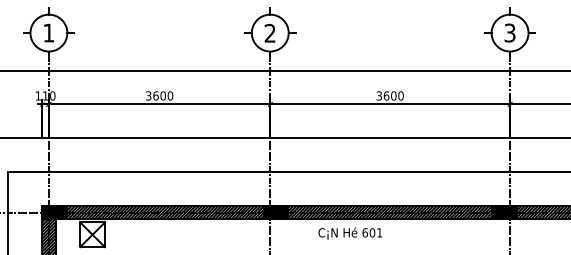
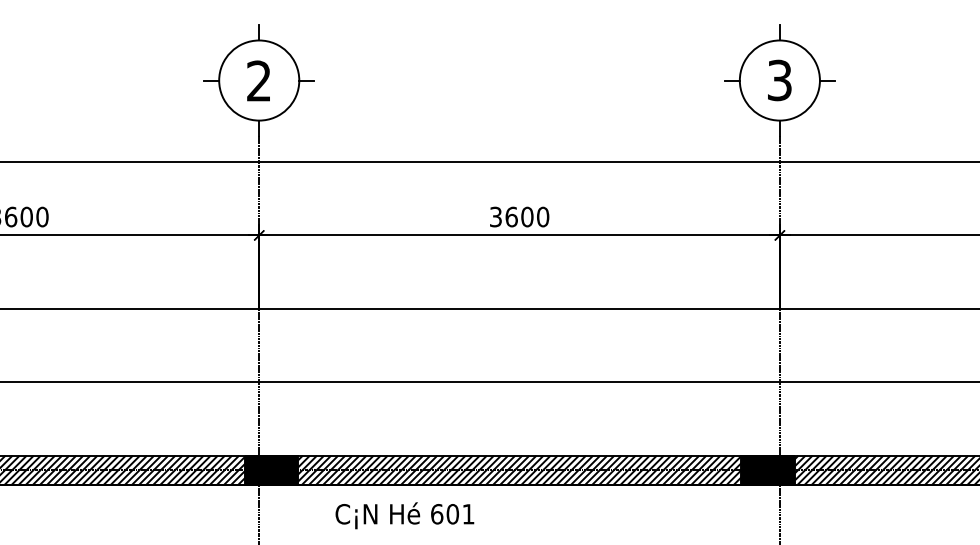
text: (350, 233) -> (405, 515), moved

